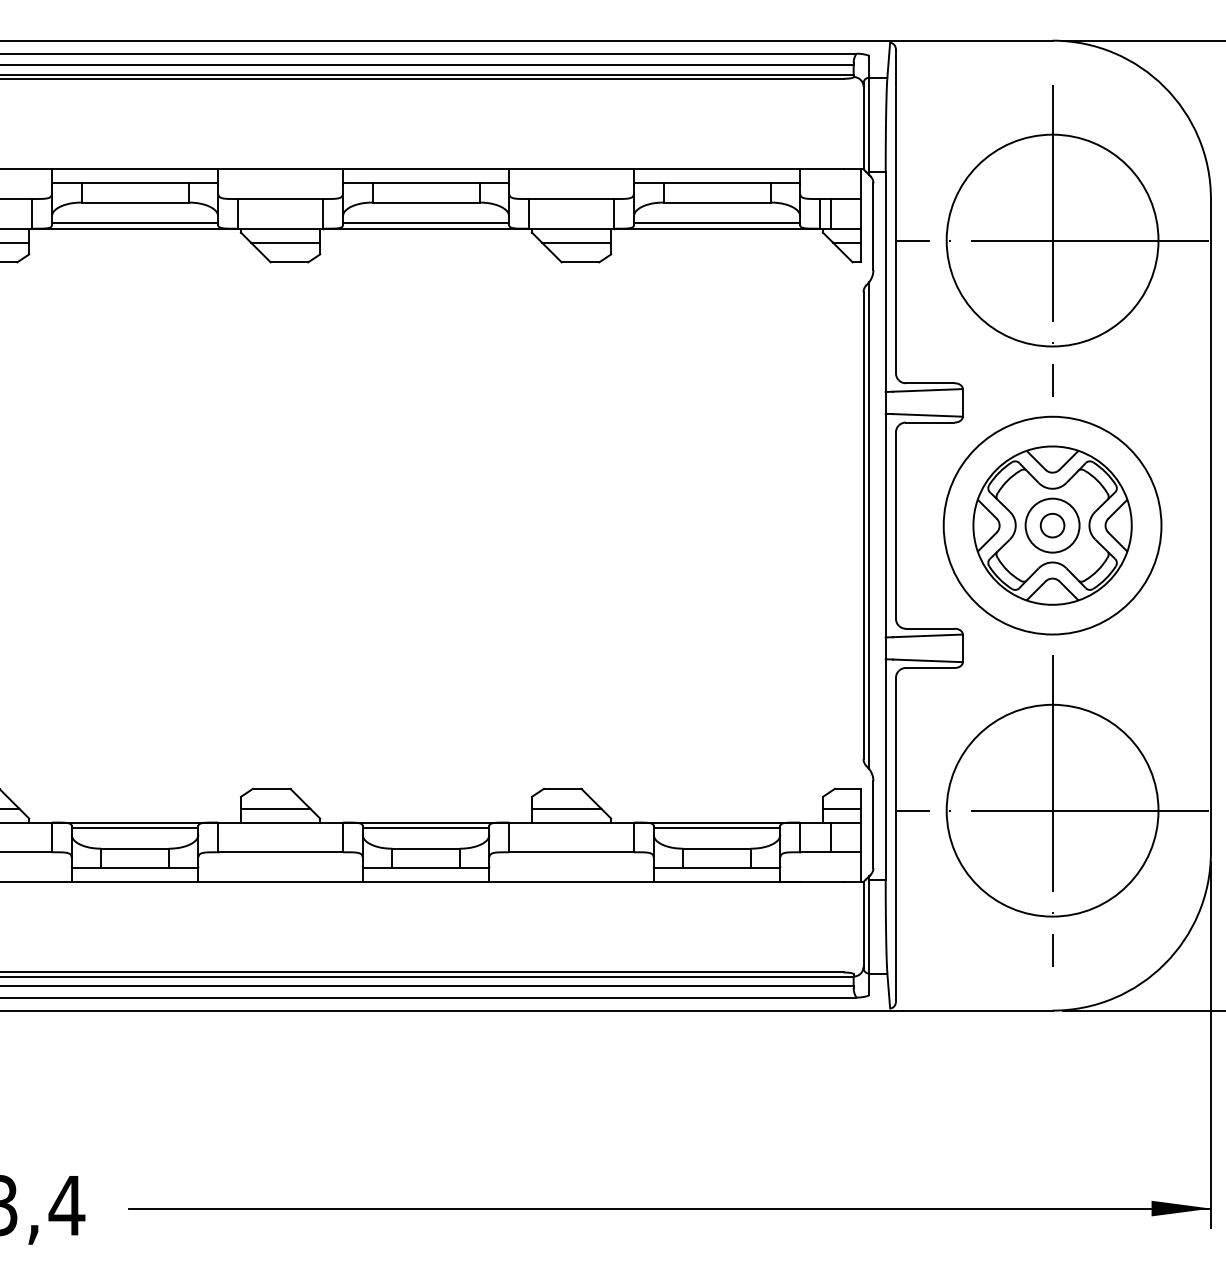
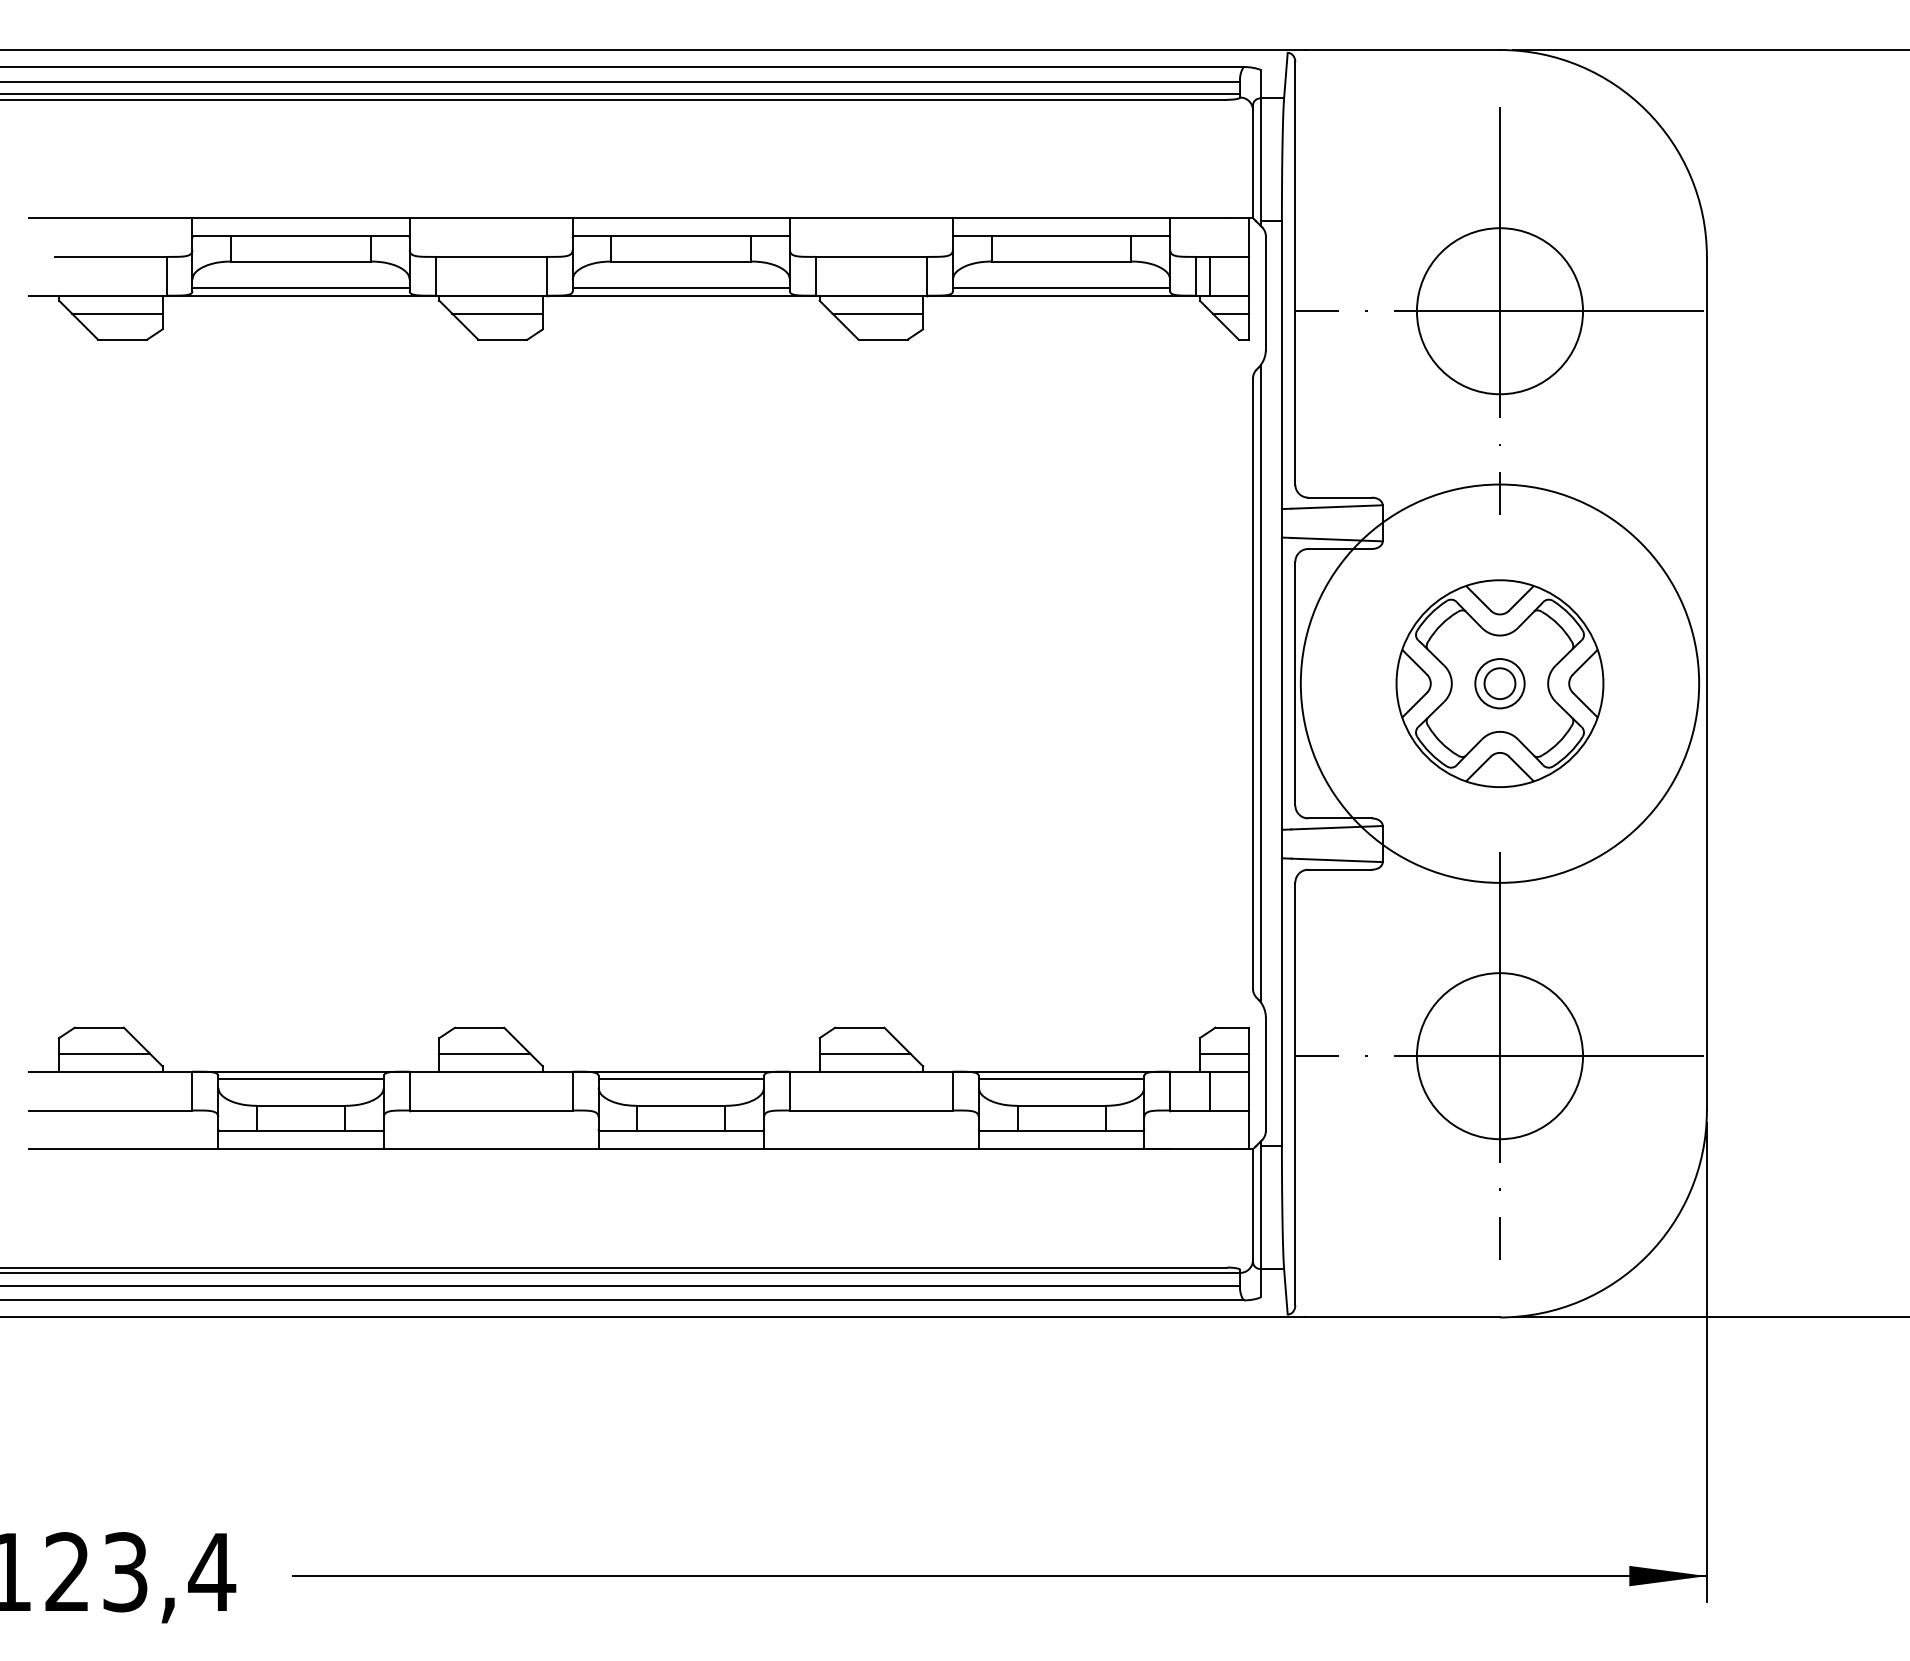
circle: (1052, 240) -> (1499, 310), size x0.6
circle: (1052, 525) -> (1499, 683), size x0.7
circle: (1052, 525) -> (1499, 683), size x1.4
circle: (1052, 810) -> (1499, 1055), size x0.6

